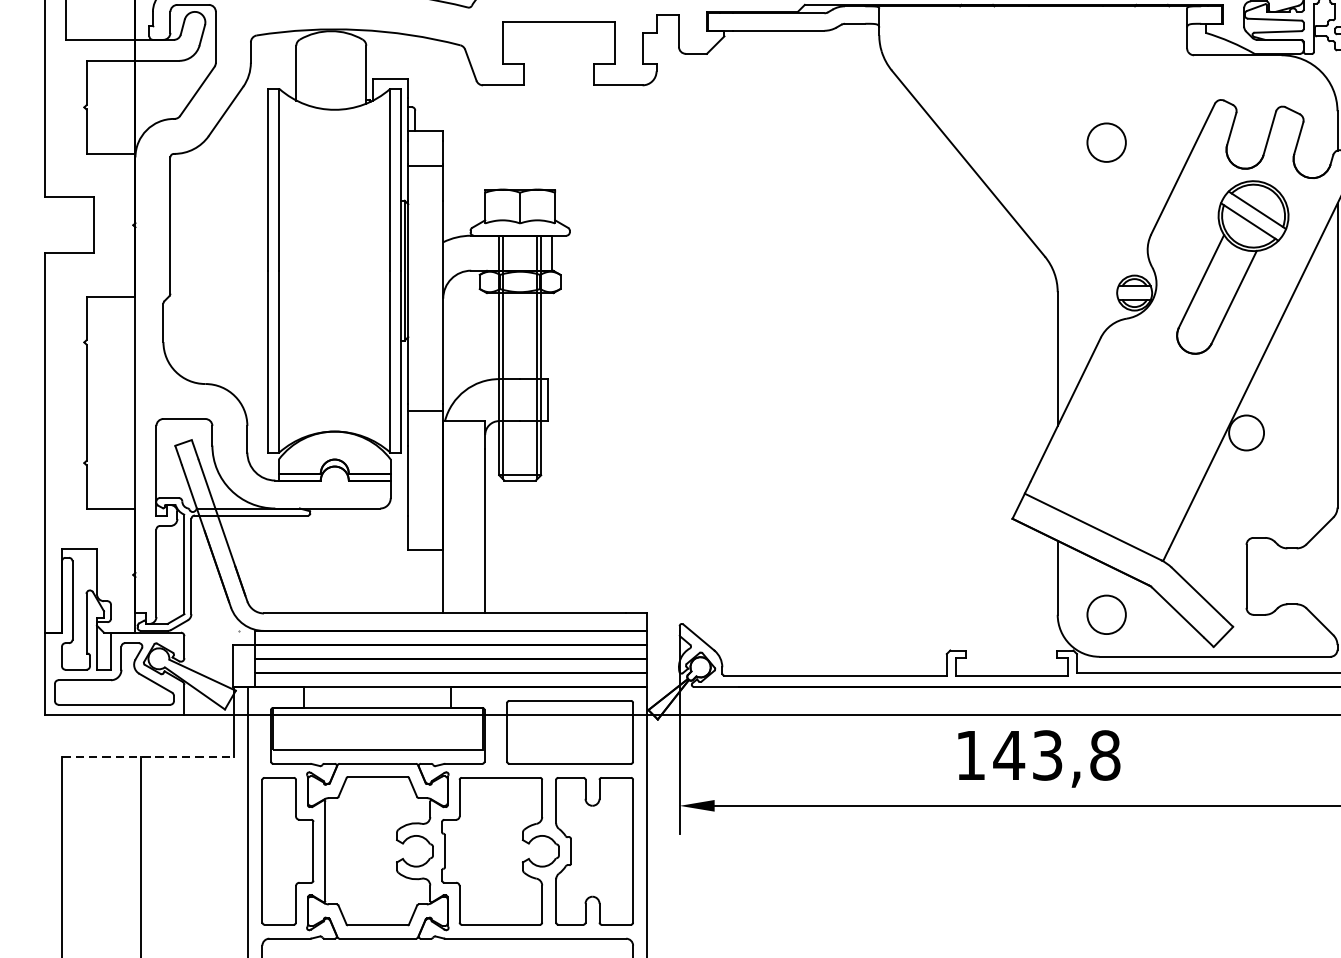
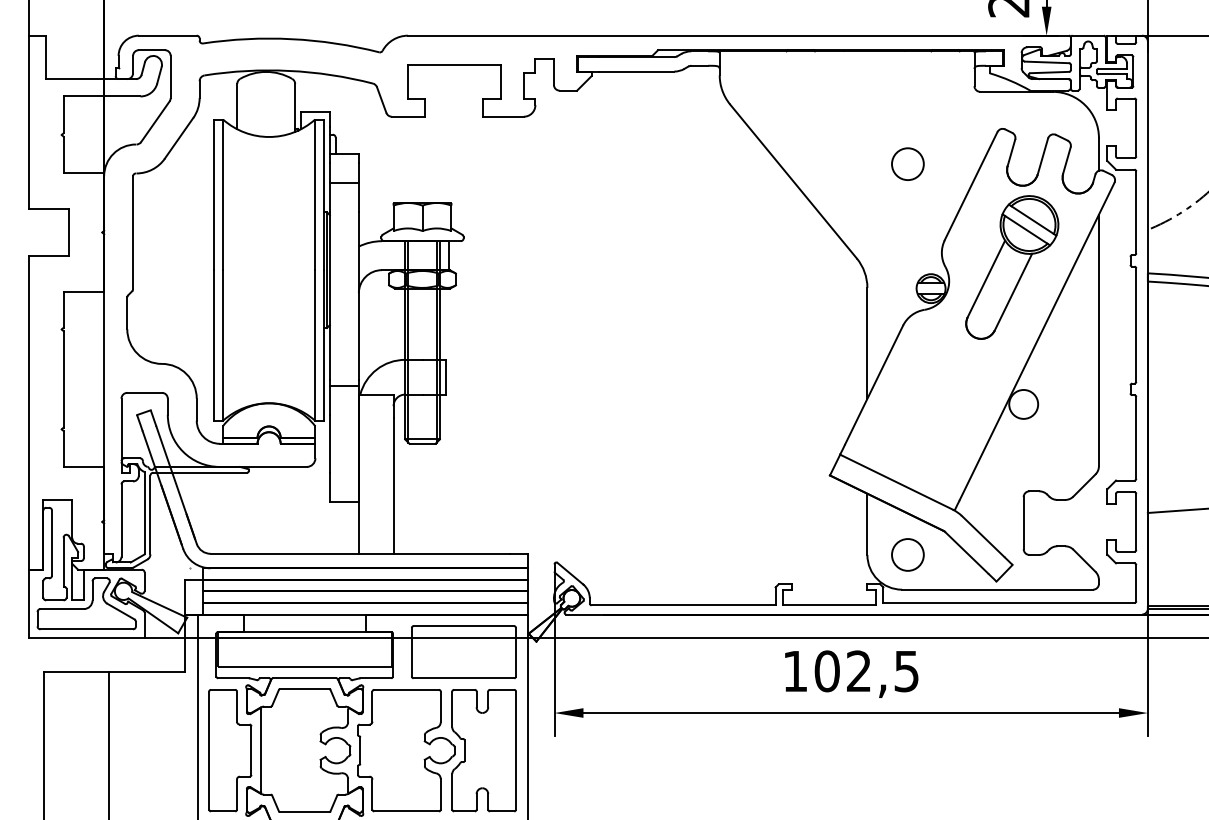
text: (1056, 755) -> (866, 671), 143,8 -> 102,5
line: (147, 756) -> (114, 672), dashed -> solid

